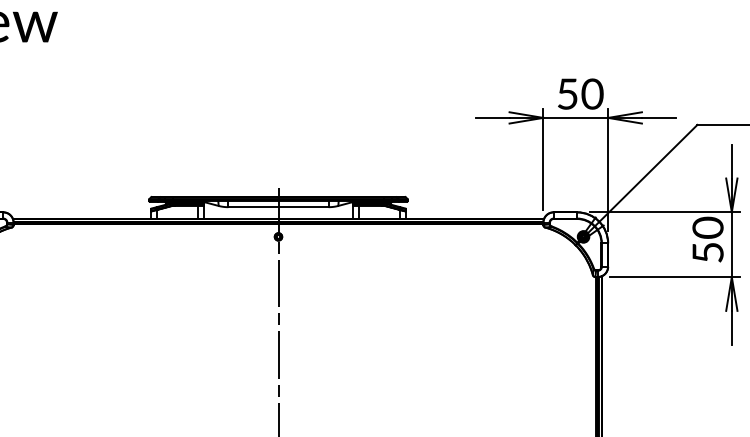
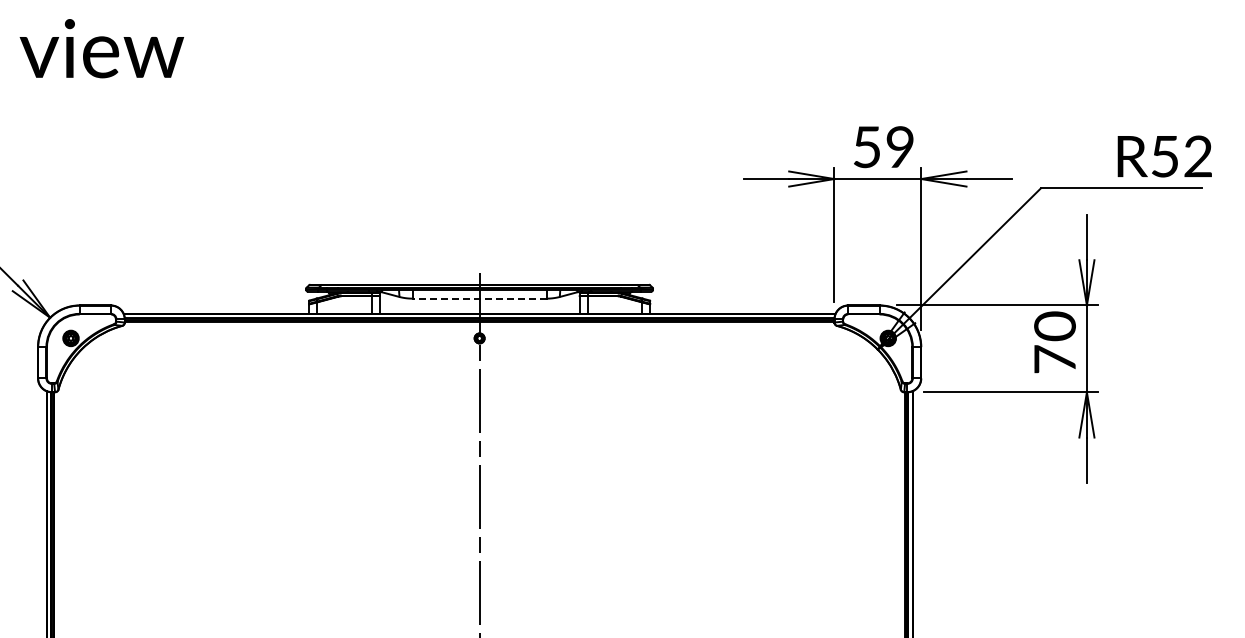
text: (592, 95) -> (900, 148), 50 -> 59
line: (278, 207) -> (479, 298), solid -> dashed
text: (707, 252) -> (1054, 359), 50 -> 70

